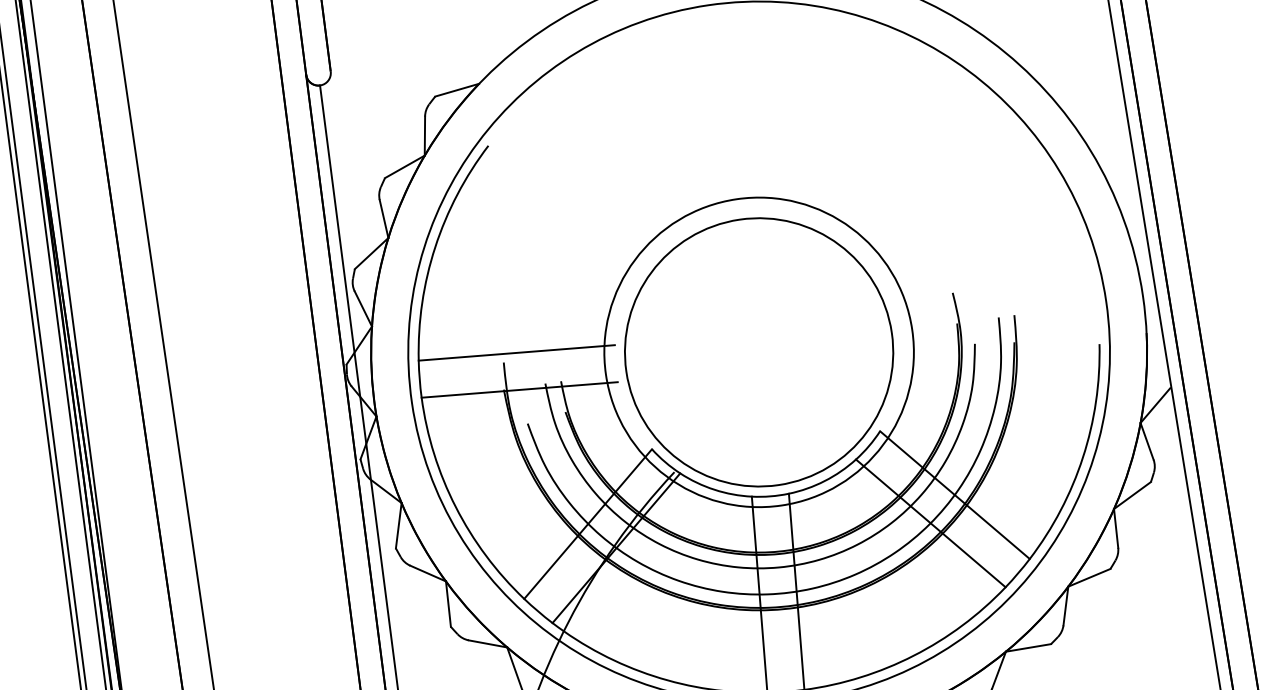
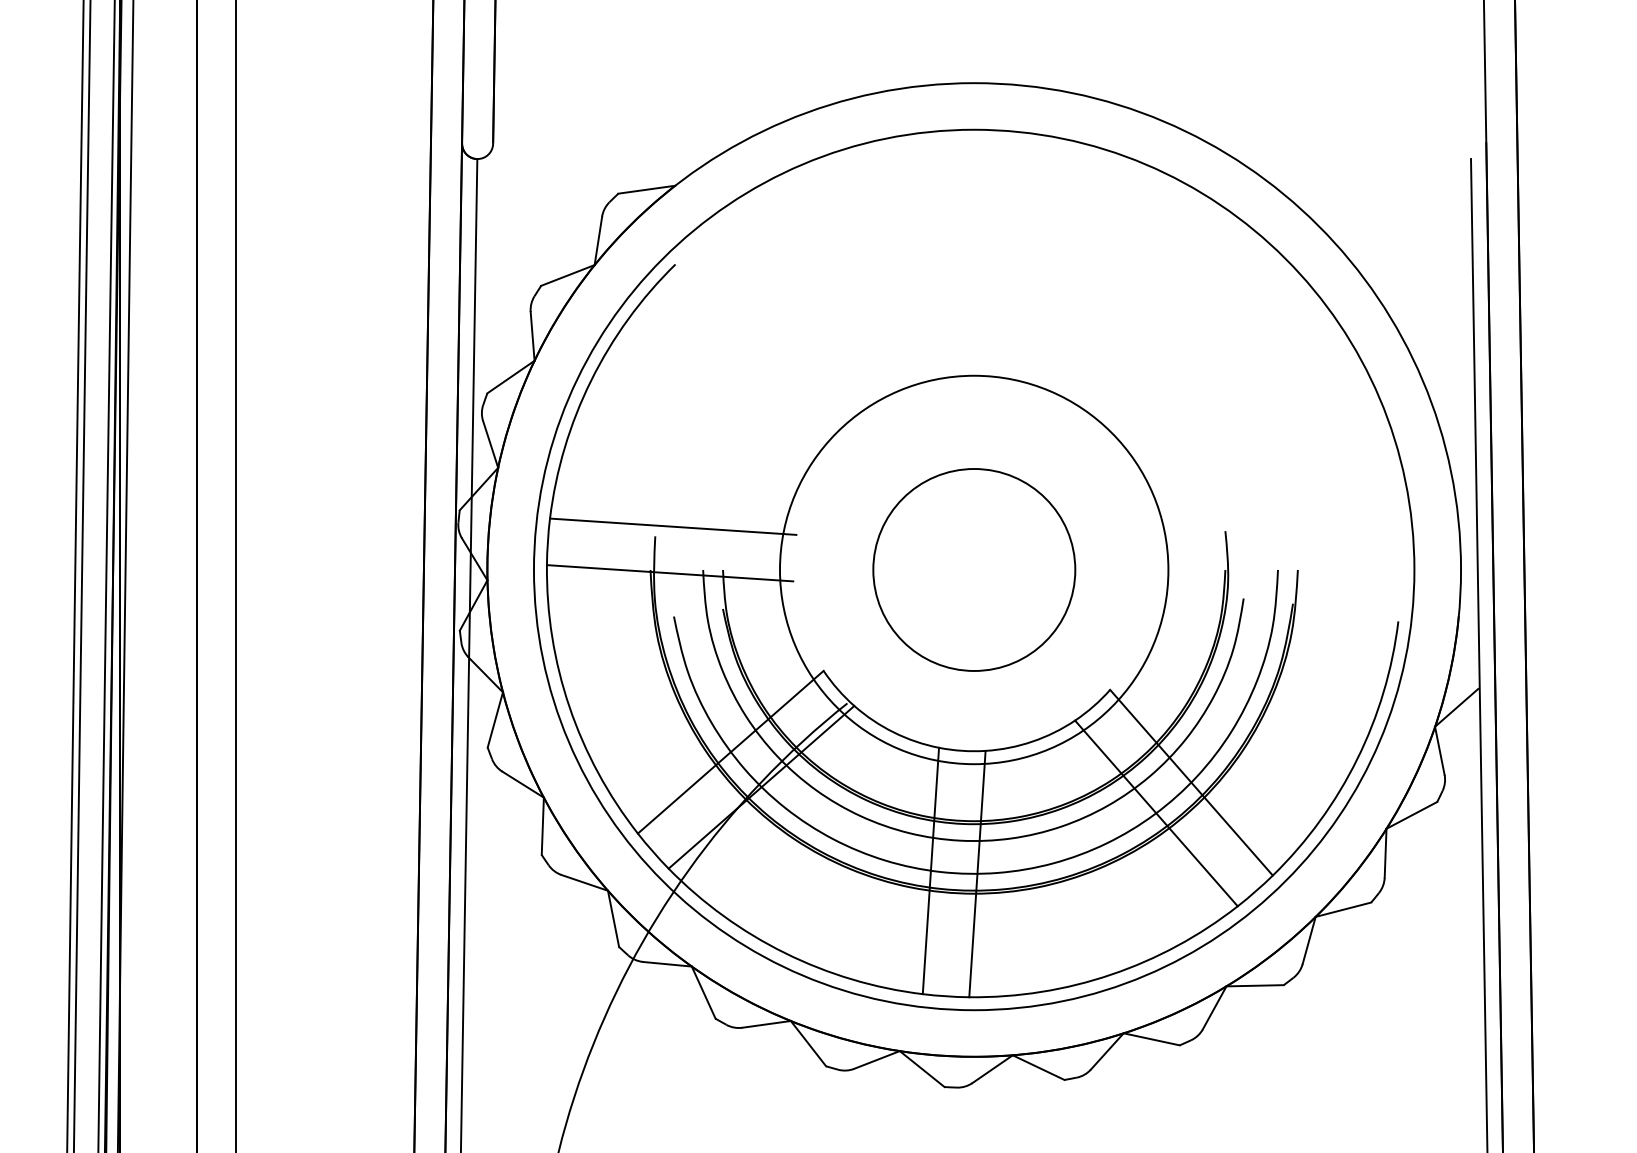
circle: (759, 351) -> (974, 569), size x0.6

